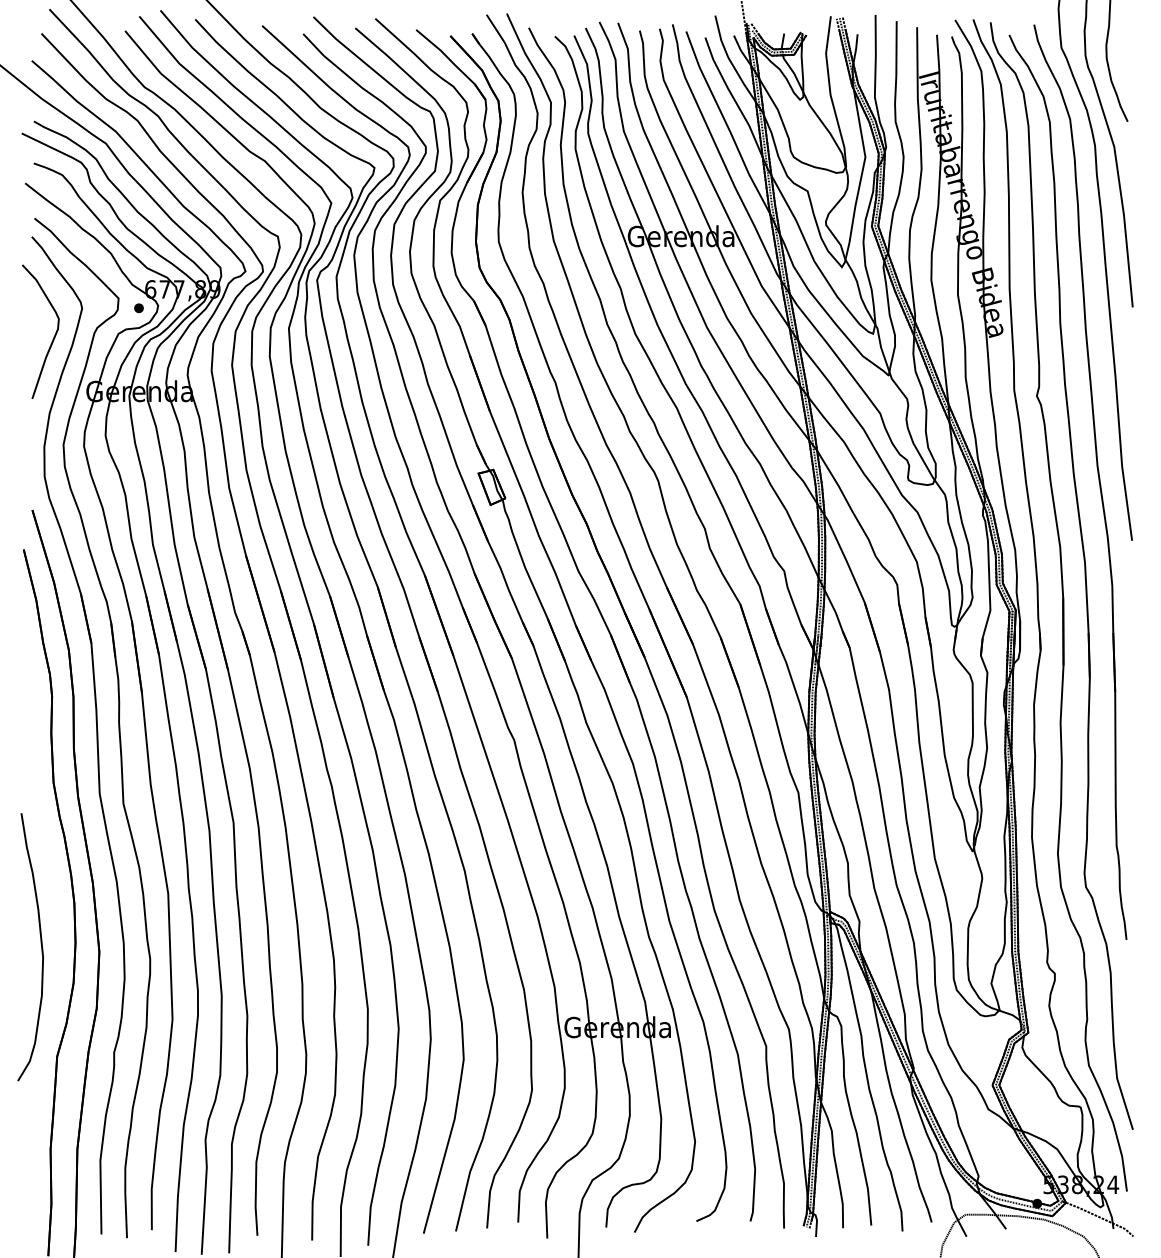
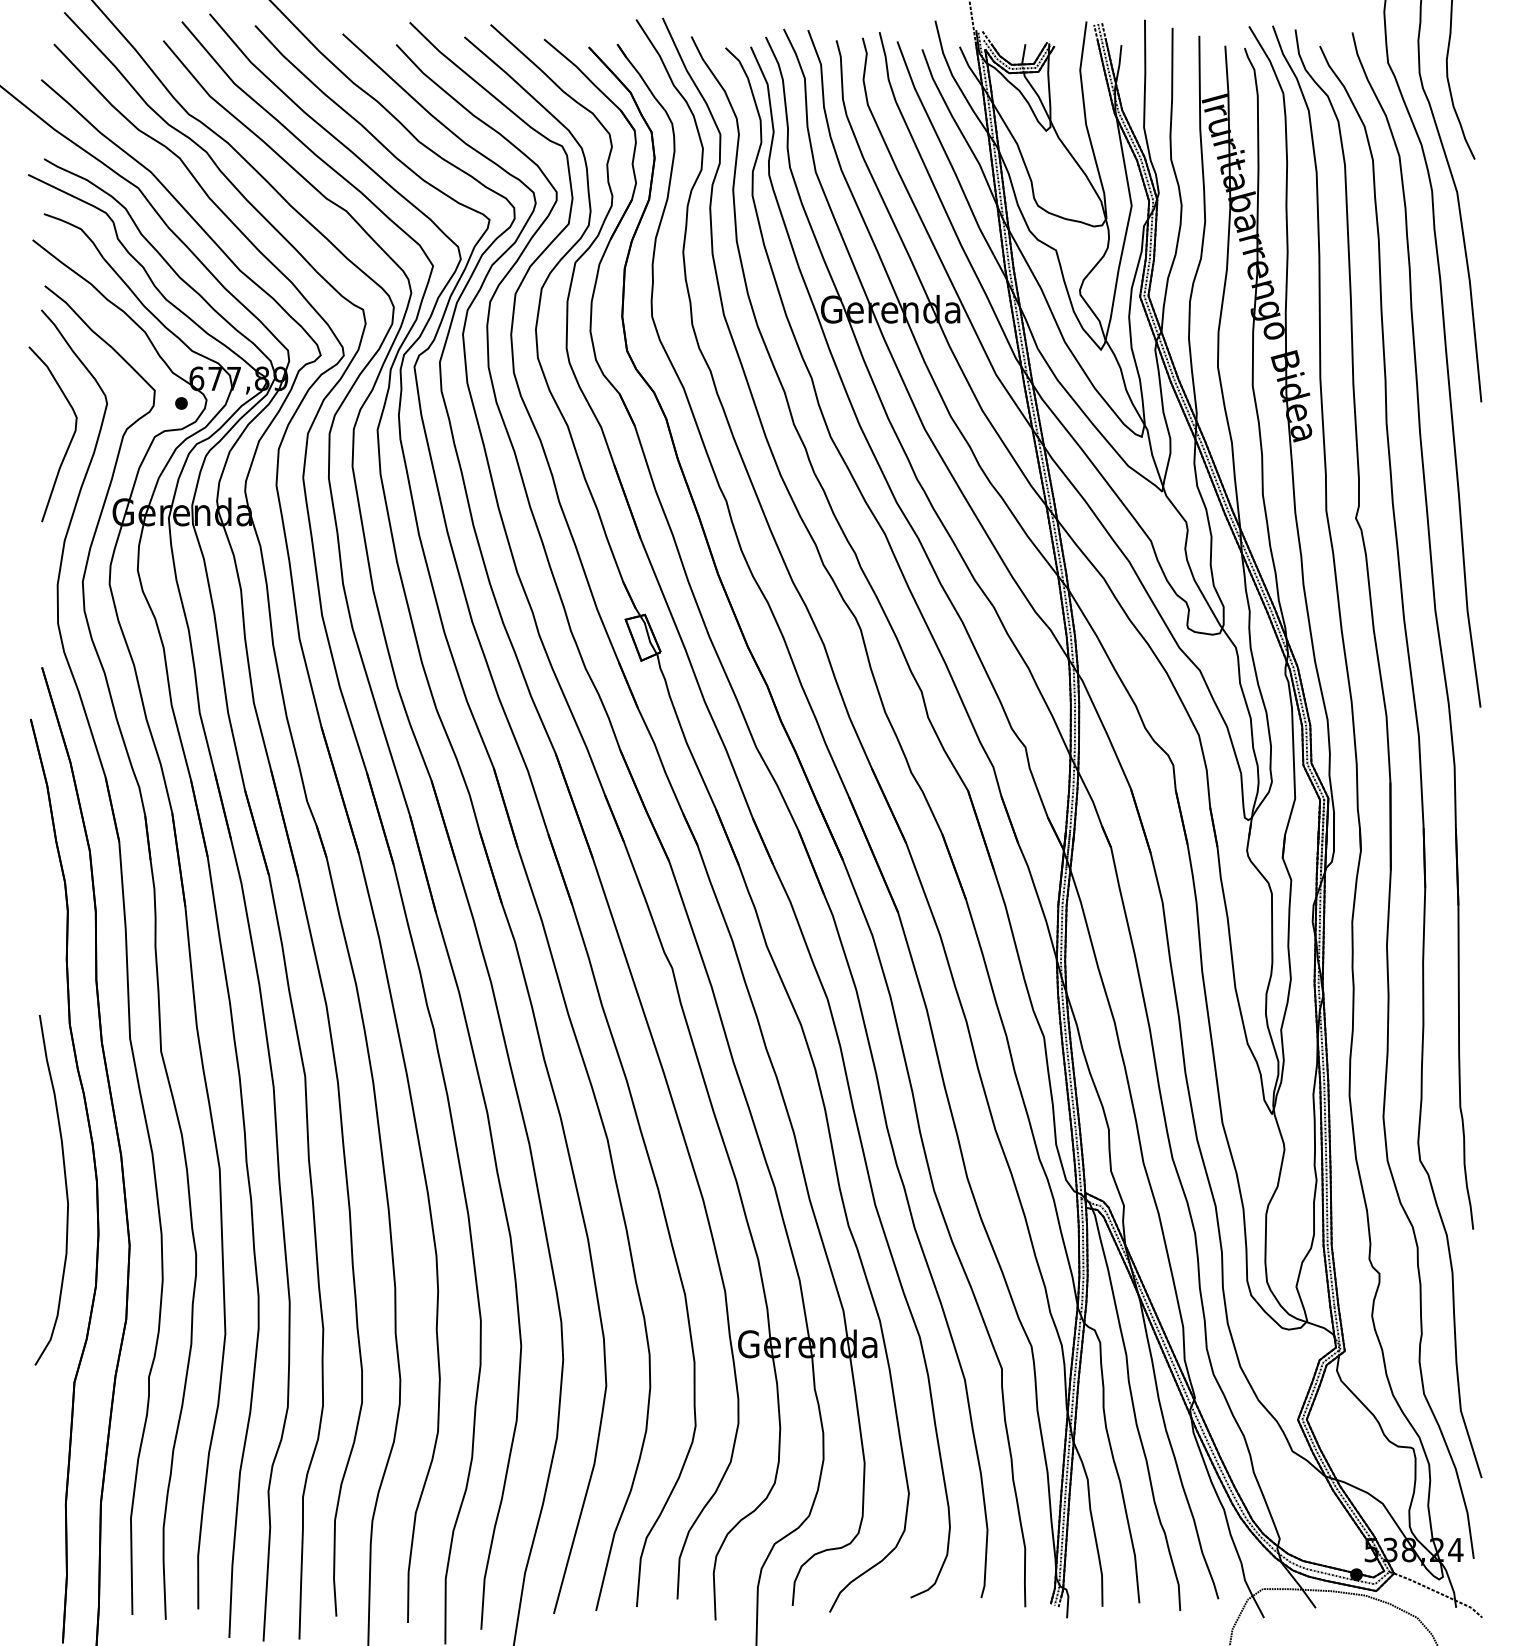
part: (41, 947) -> (65, 1190), moved

